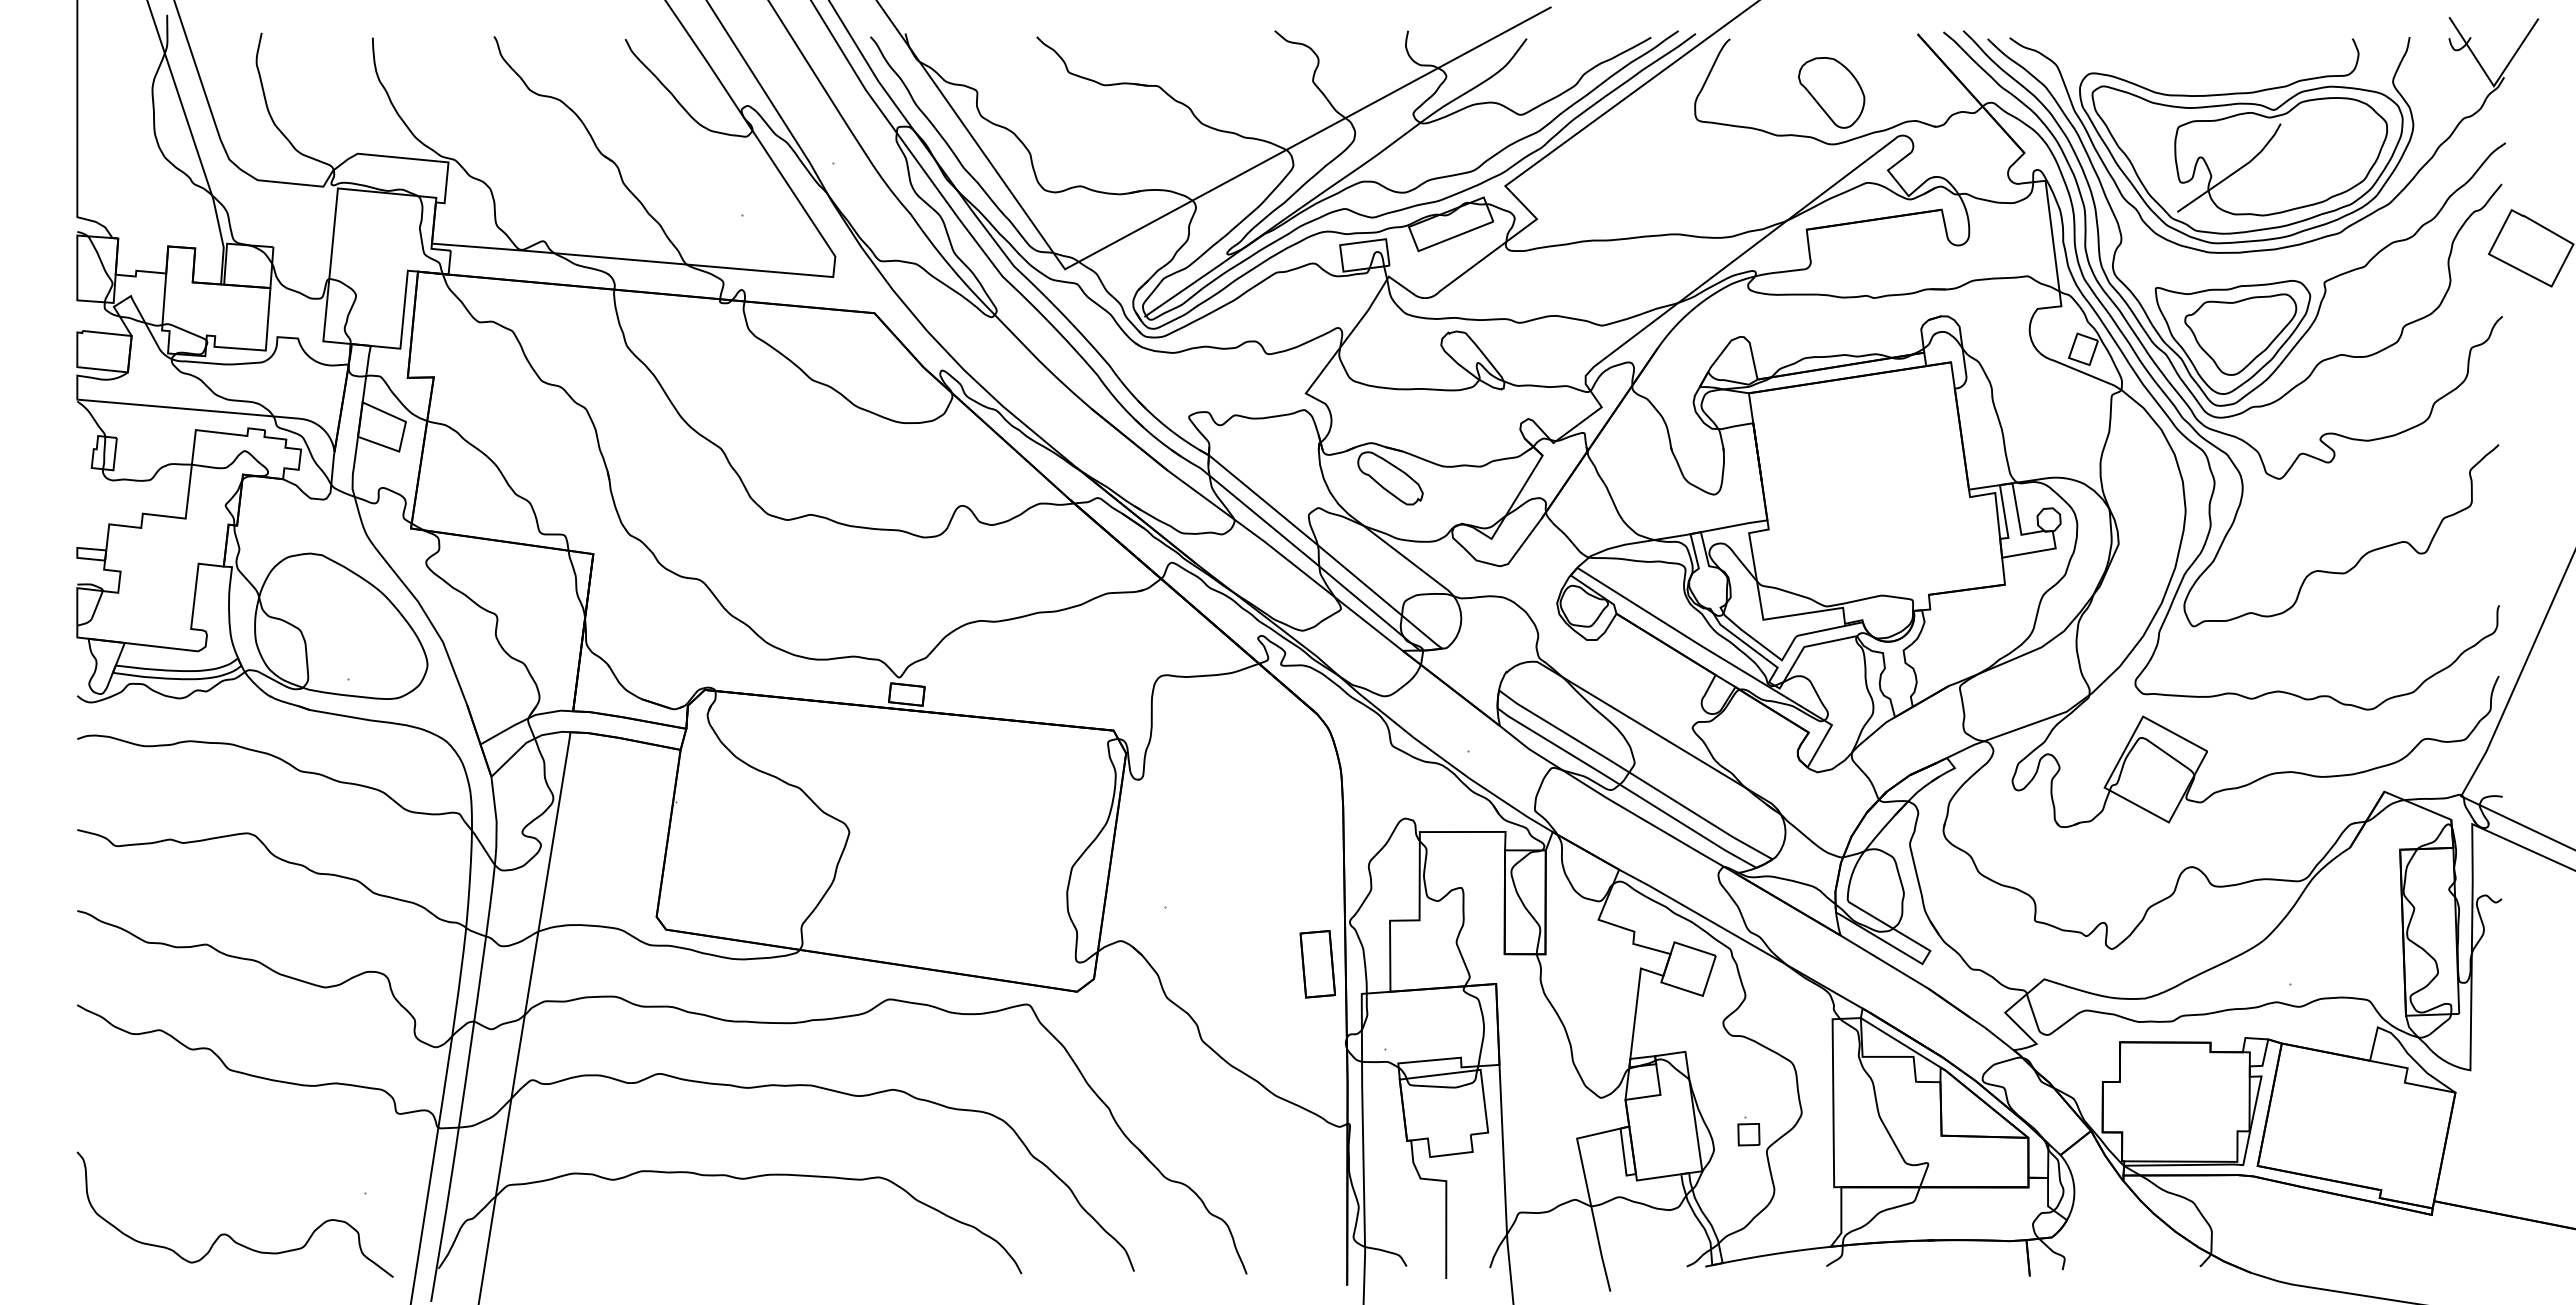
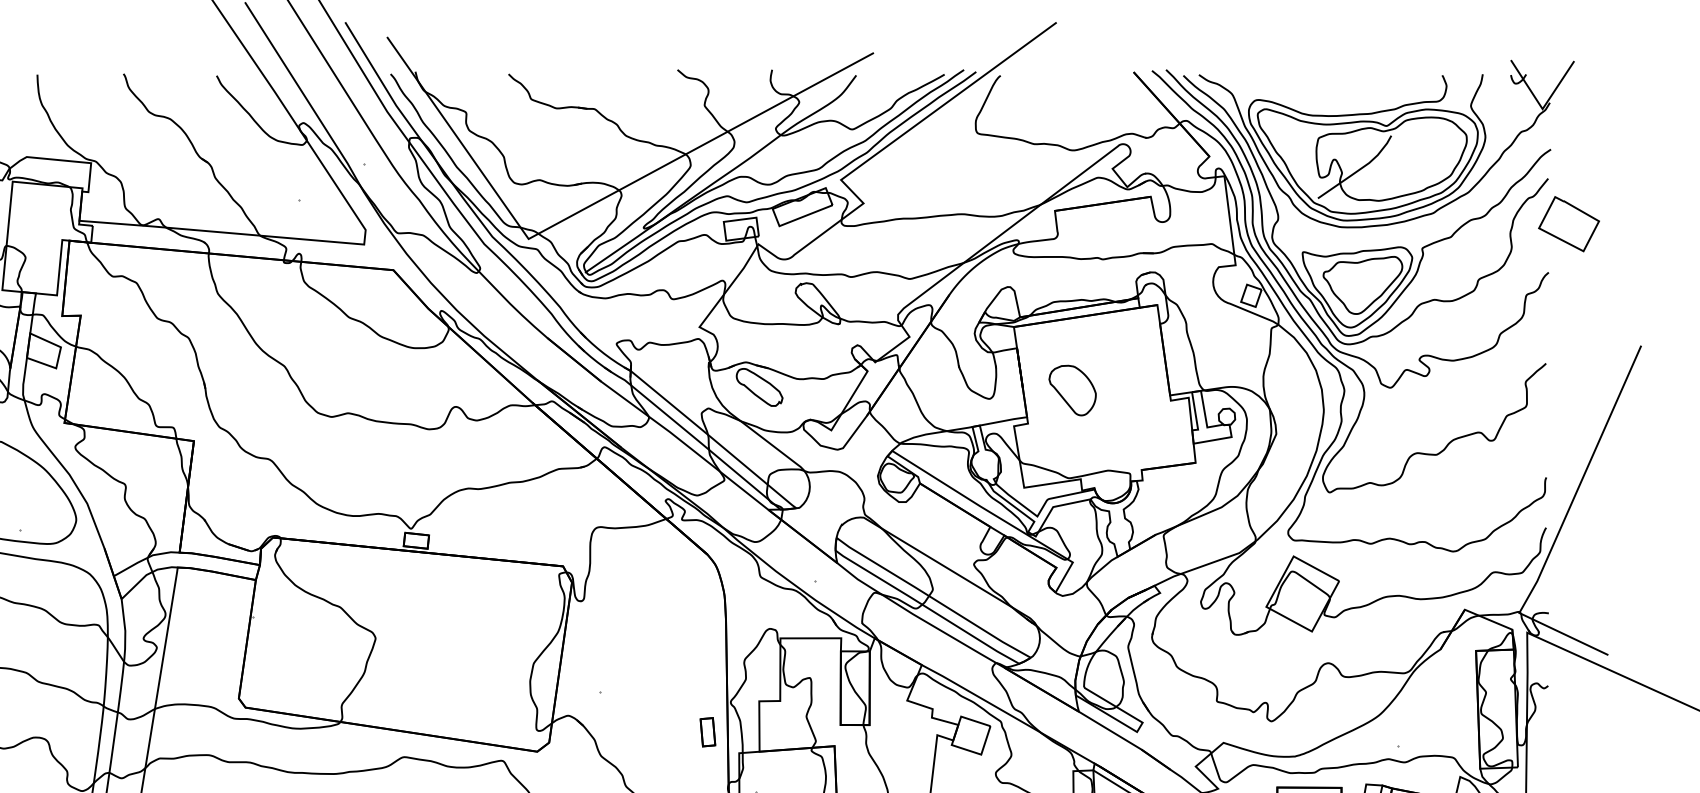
part: (1831, 92) -> (1072, 390), moved
part: (1317, 964) -> (707, 732), size x0.6

